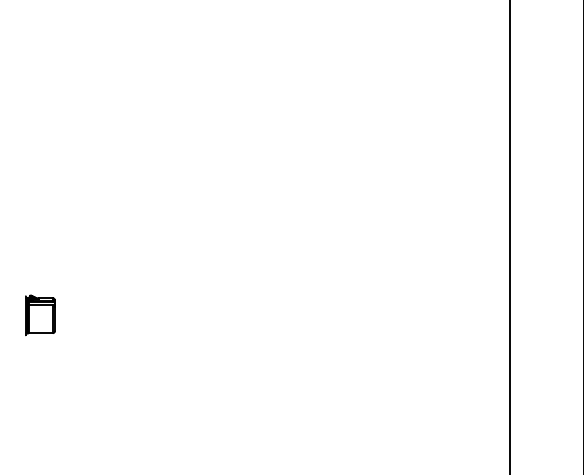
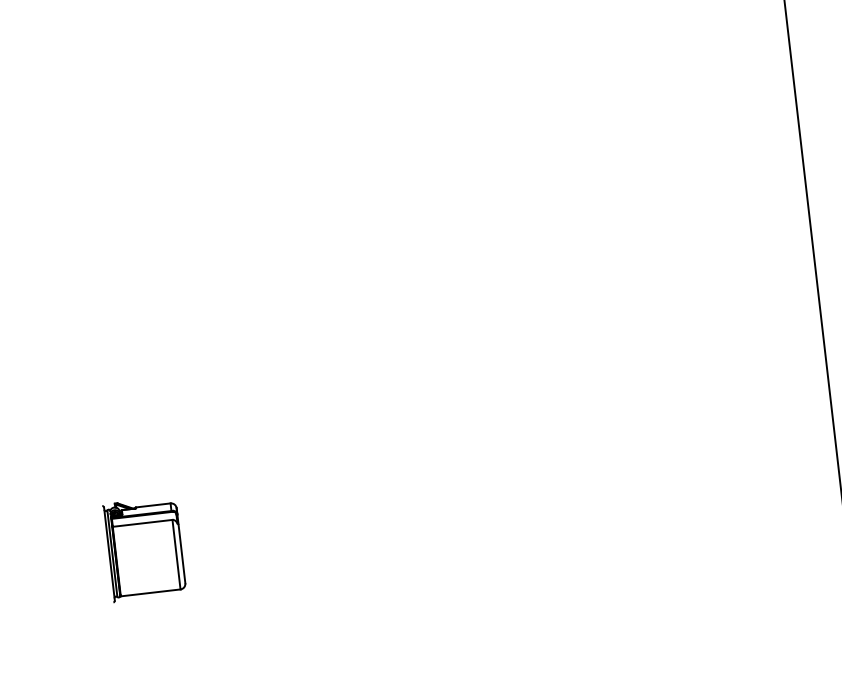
part: (40, 315) -> (145, 549), size x1.67

